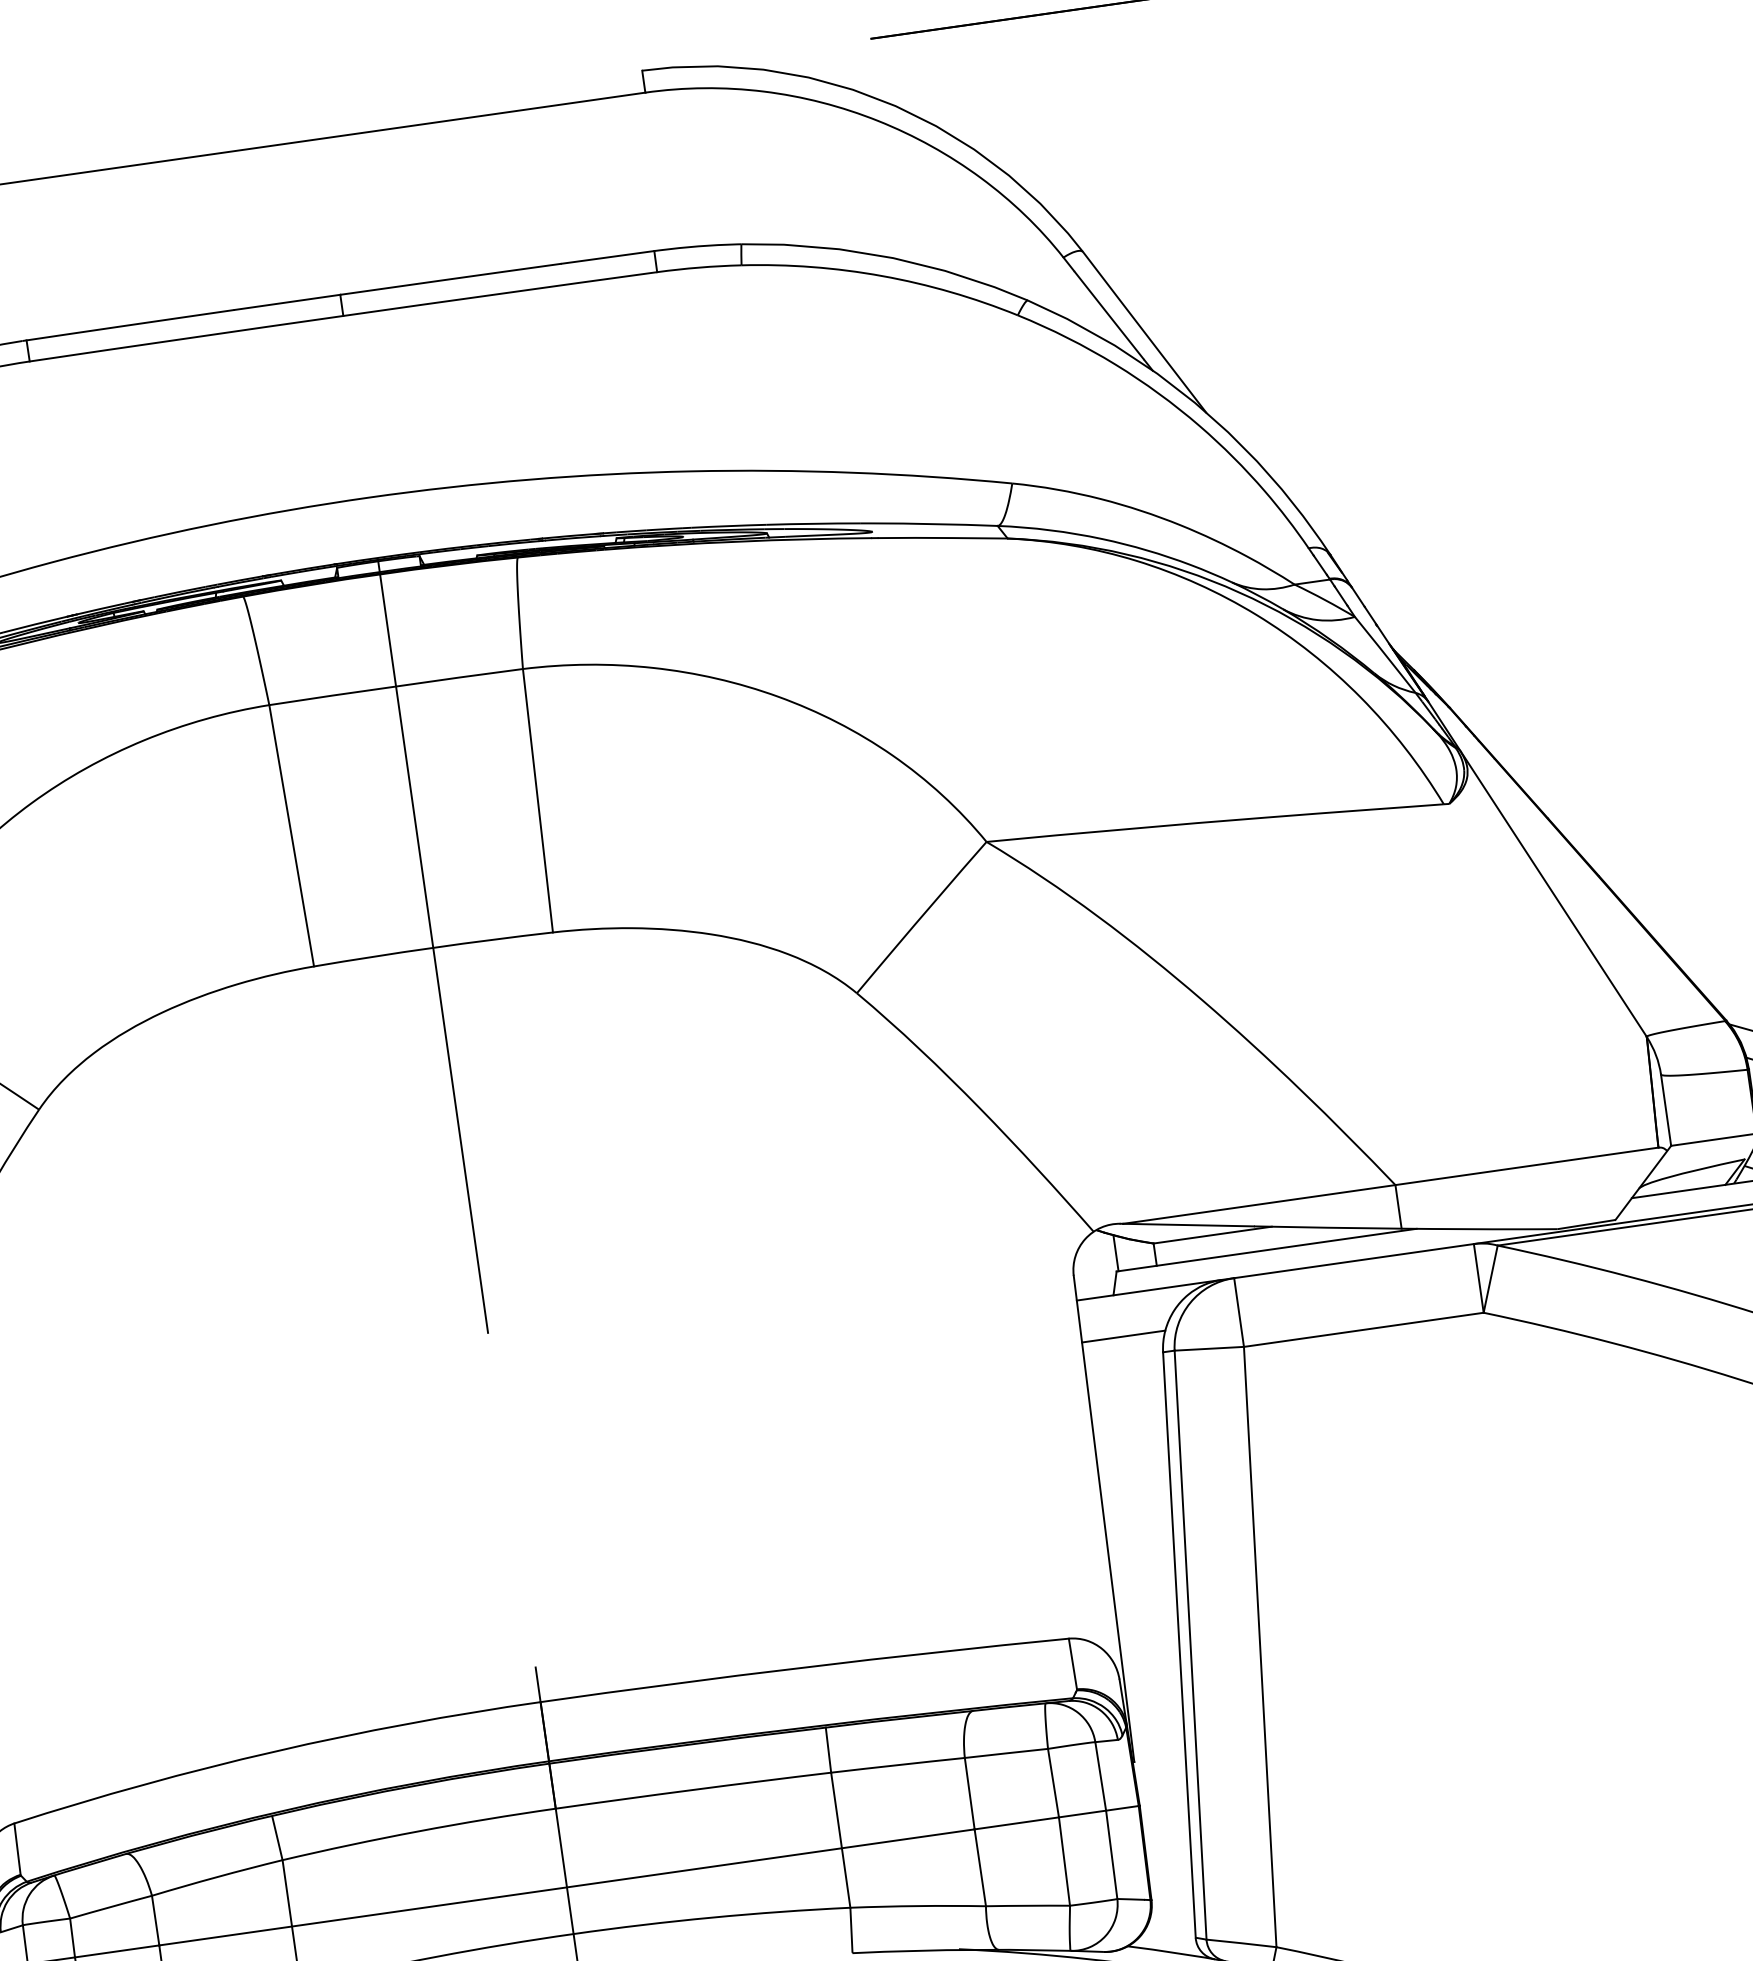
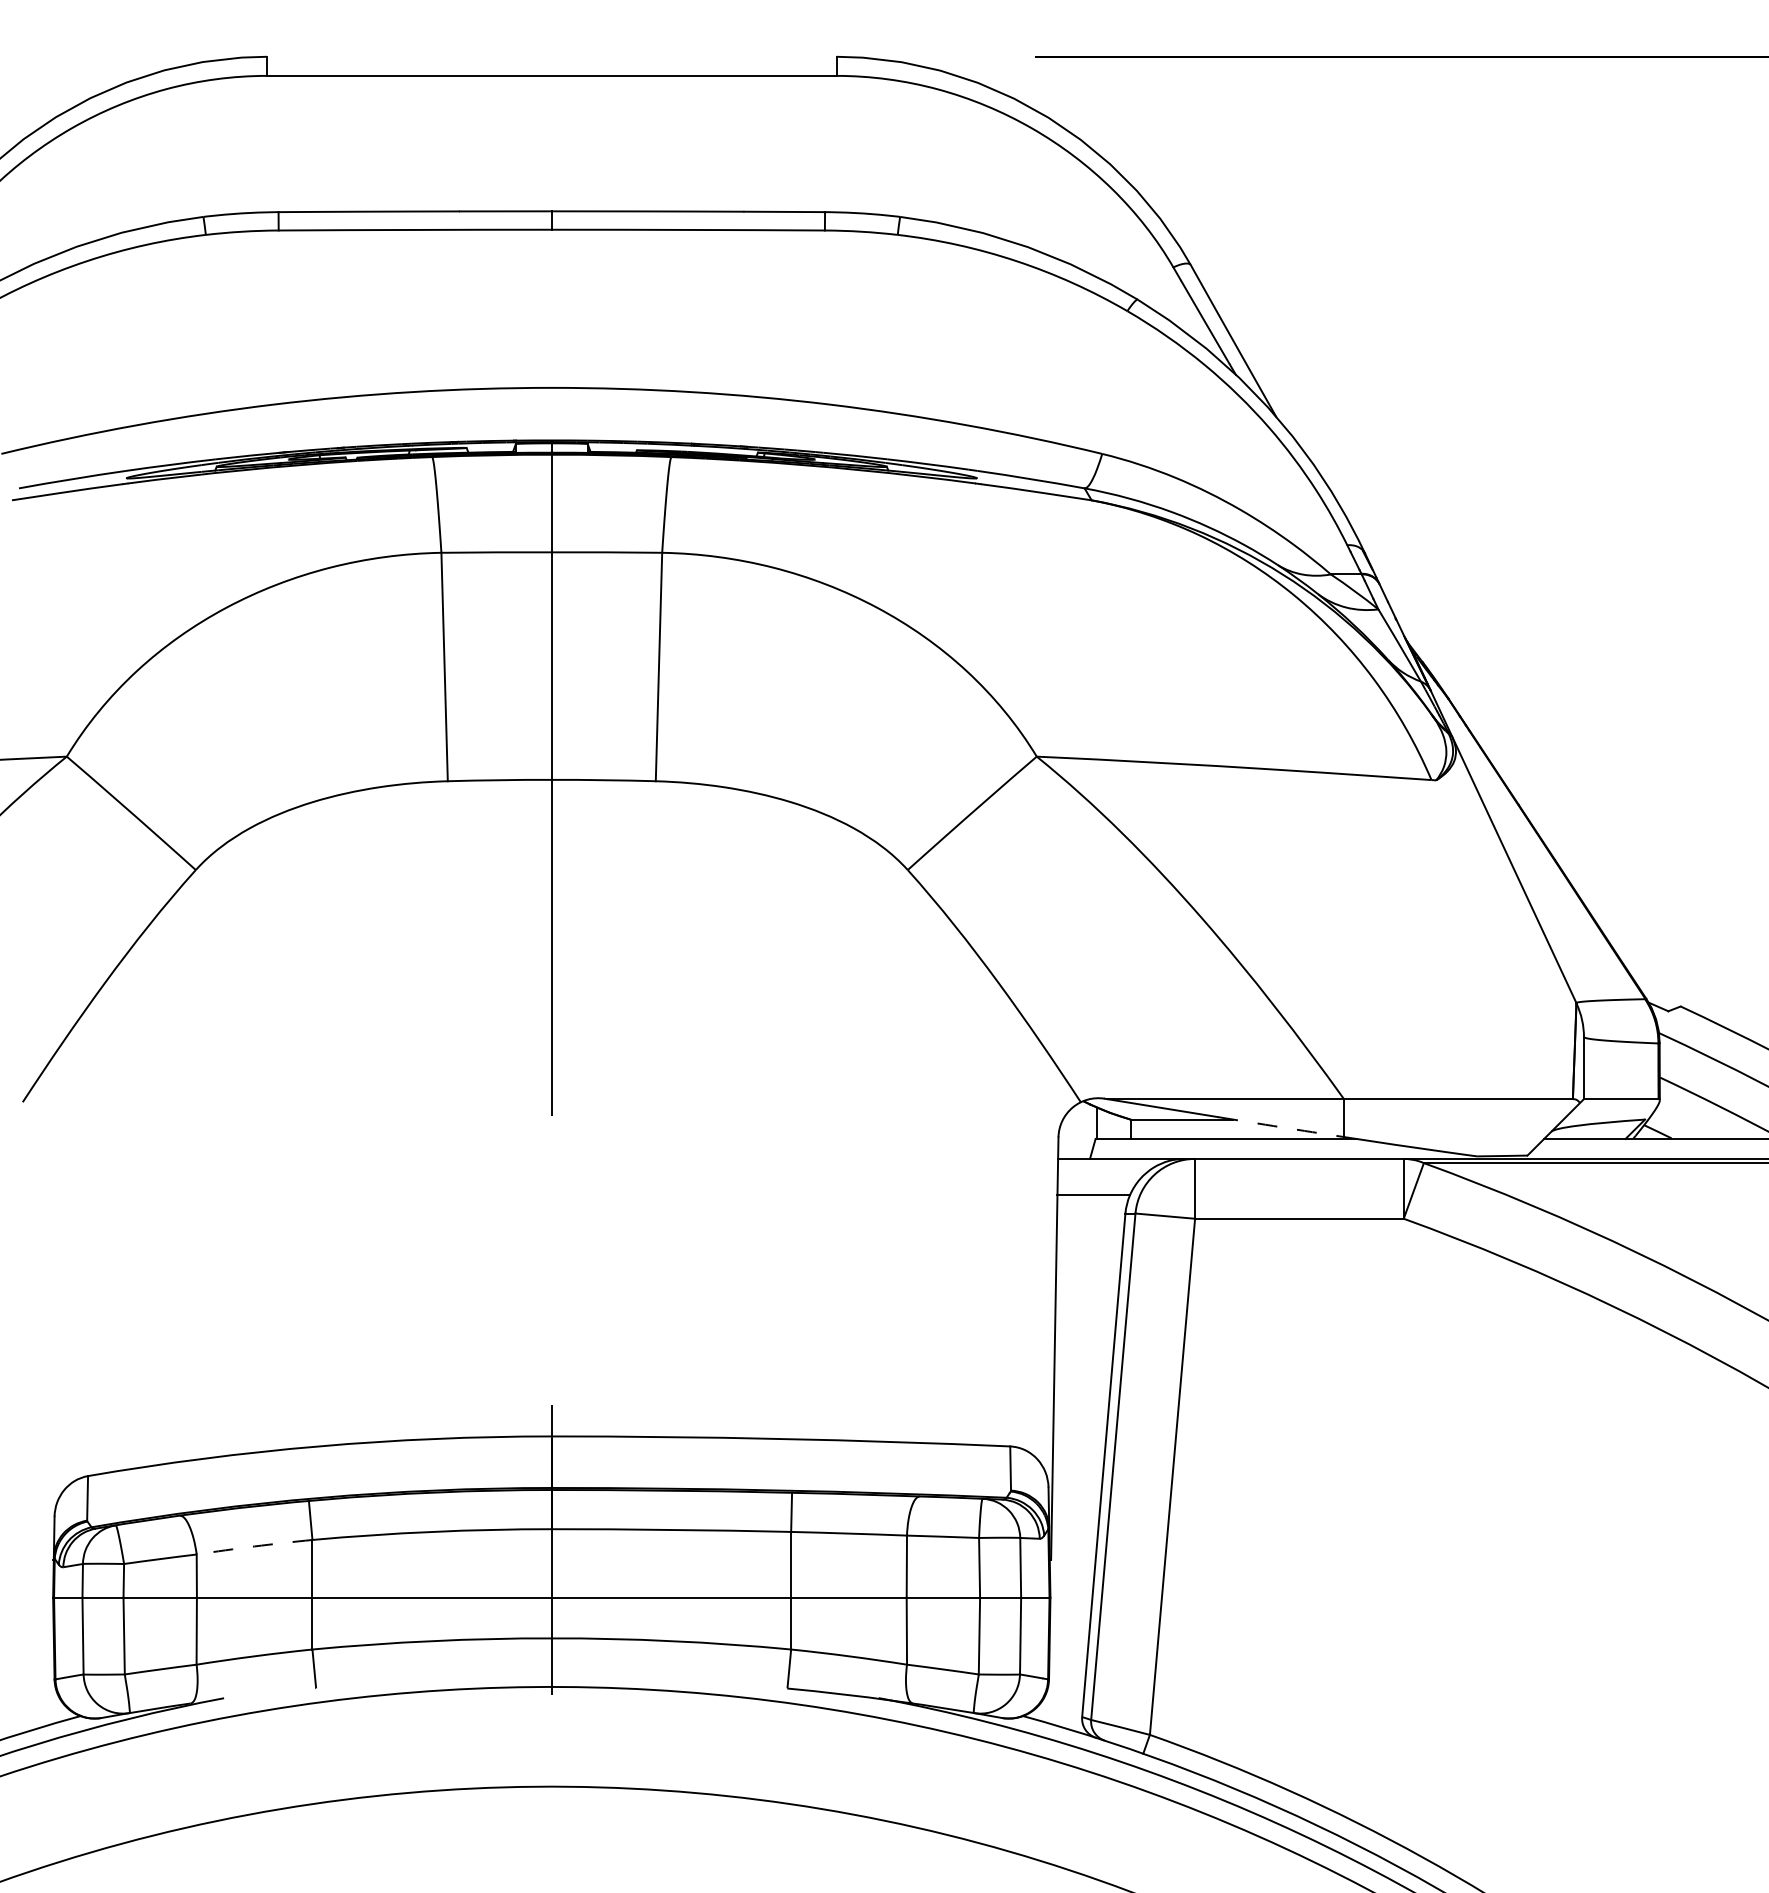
arc: (1328, 1227) -> (1281, 1127), solid -> dashed
arc: (217, 1877) -> (254, 1546), solid -> dashed

